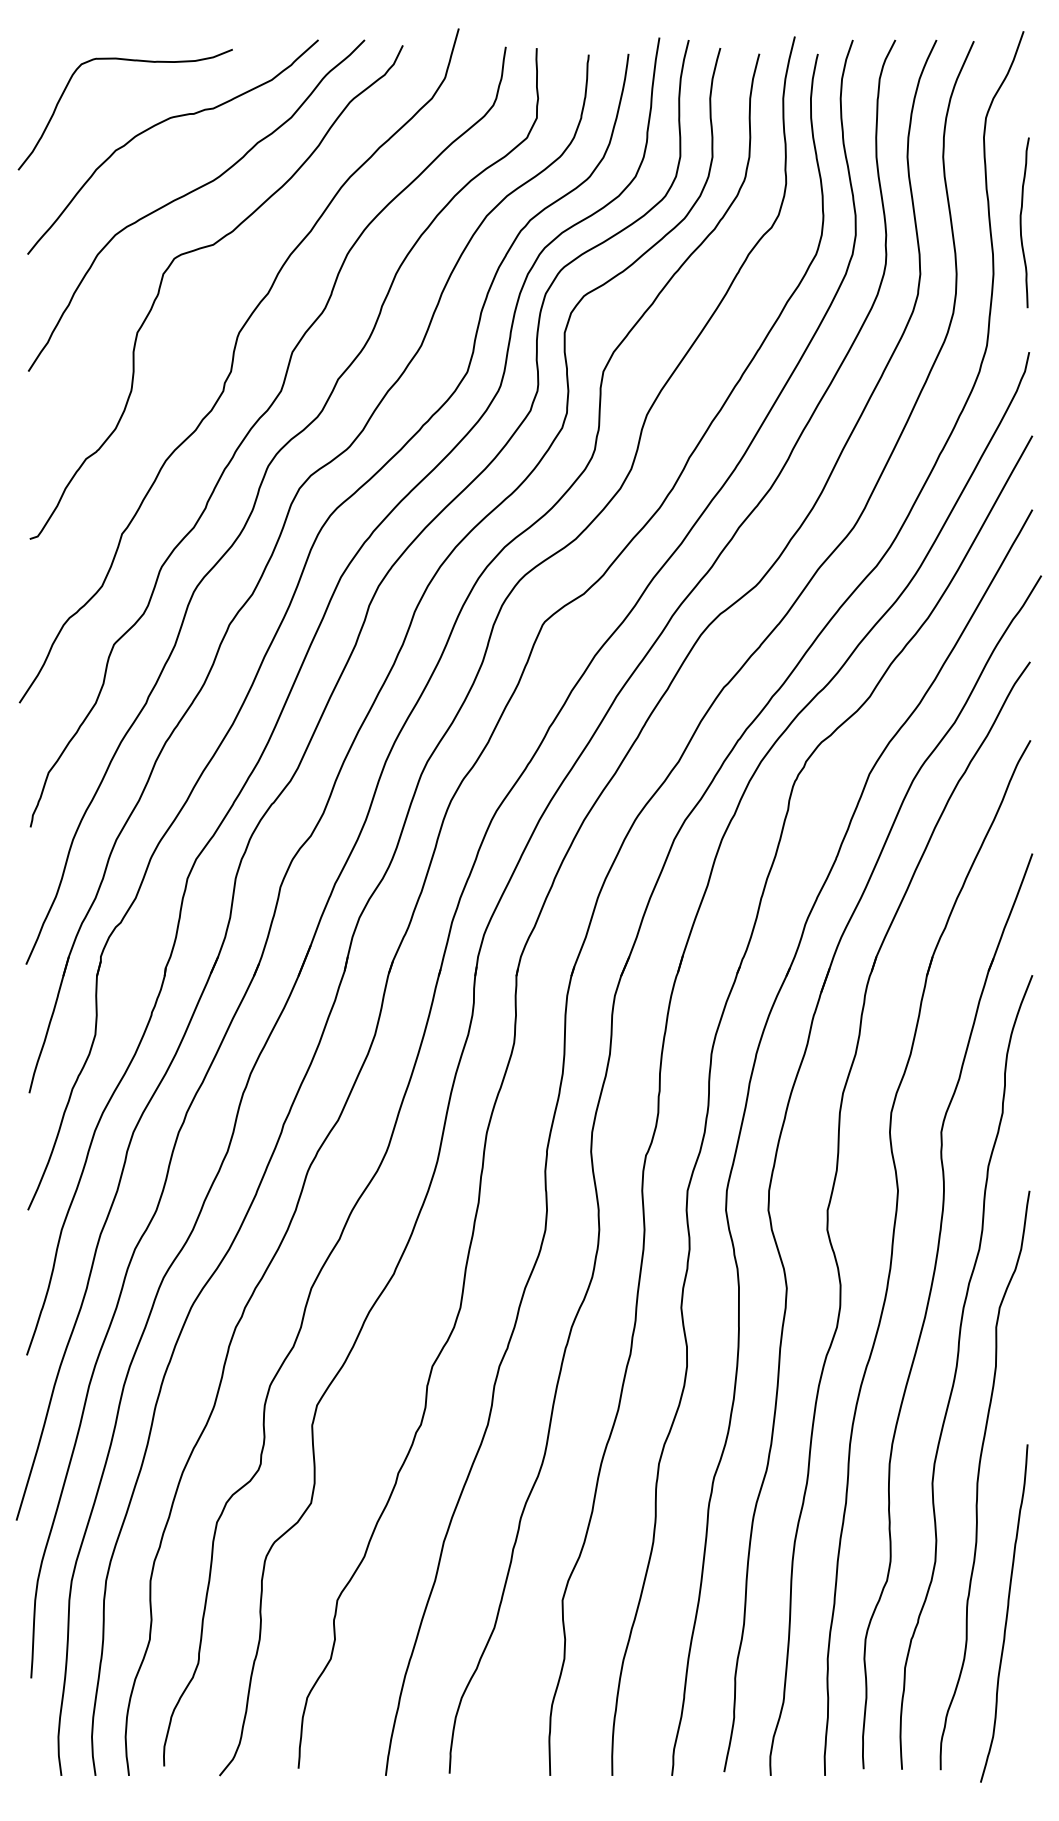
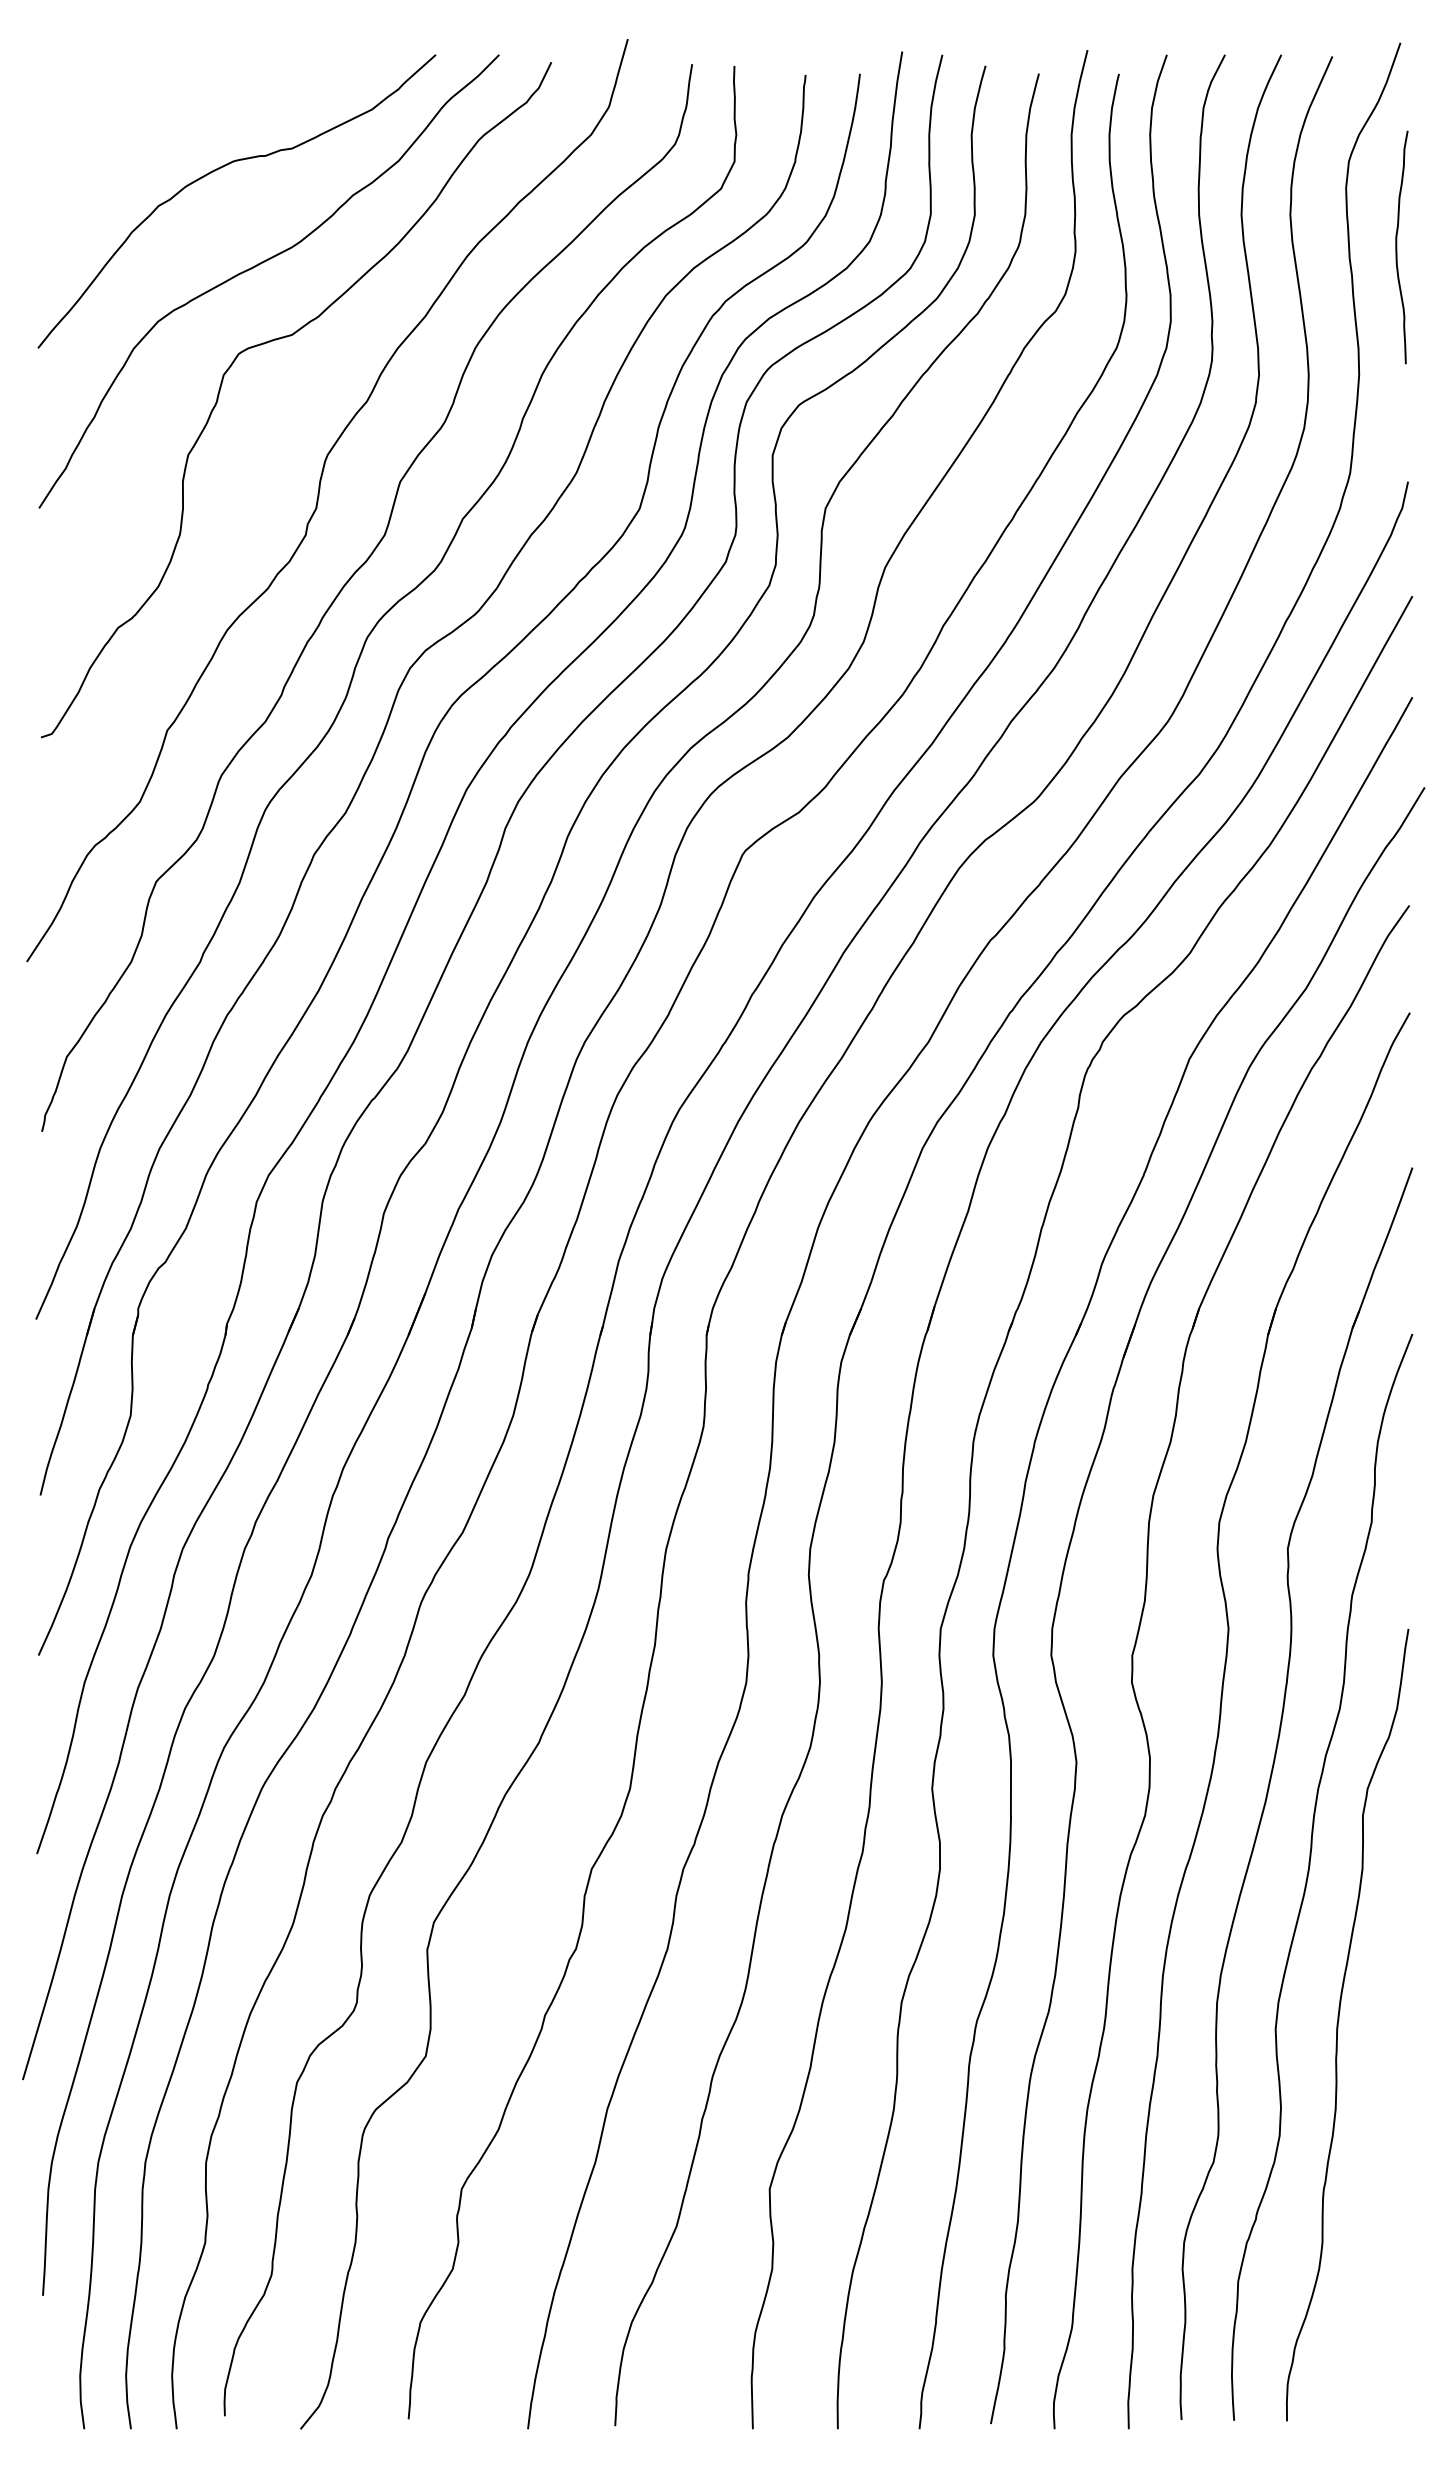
curve: (132, 61) -> (181, 84), removed
curve: (1021, 222) -> (1397, 247), moved
curve: (1006, 1613) -> (1376, 2207), removed

